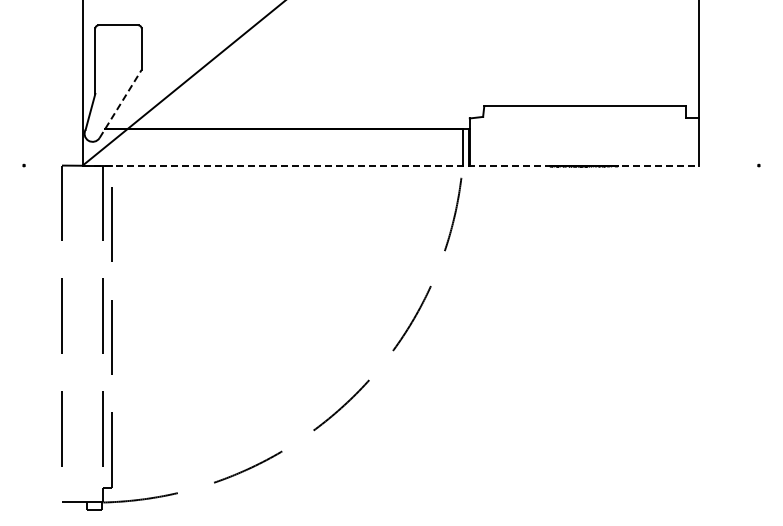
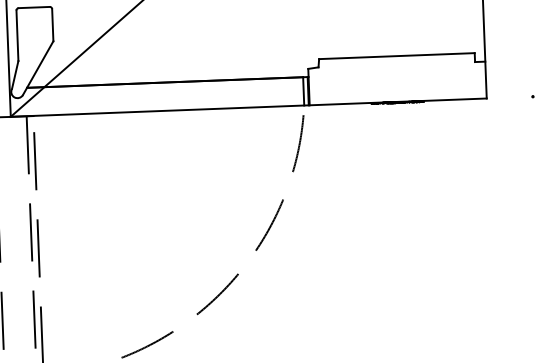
line: (120, 104) -> (38, 68), dashed -> solid
line: (391, 165) -> (249, 107), dashed -> solid

